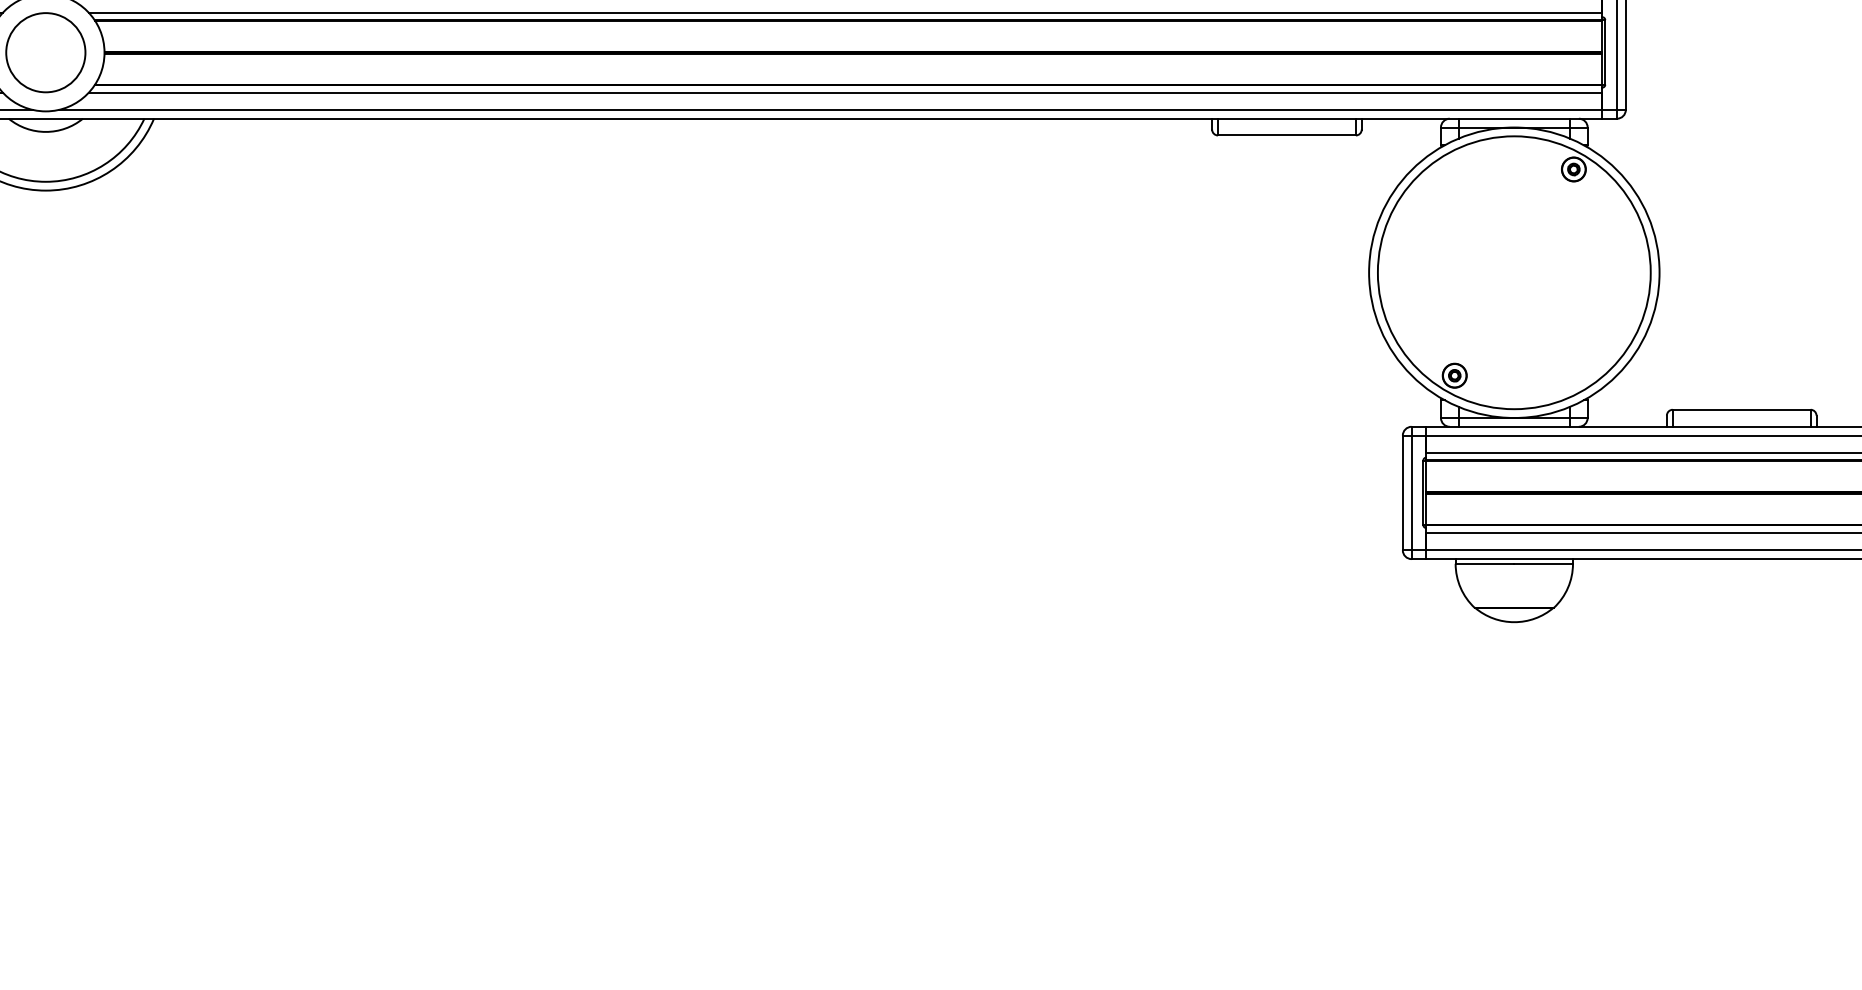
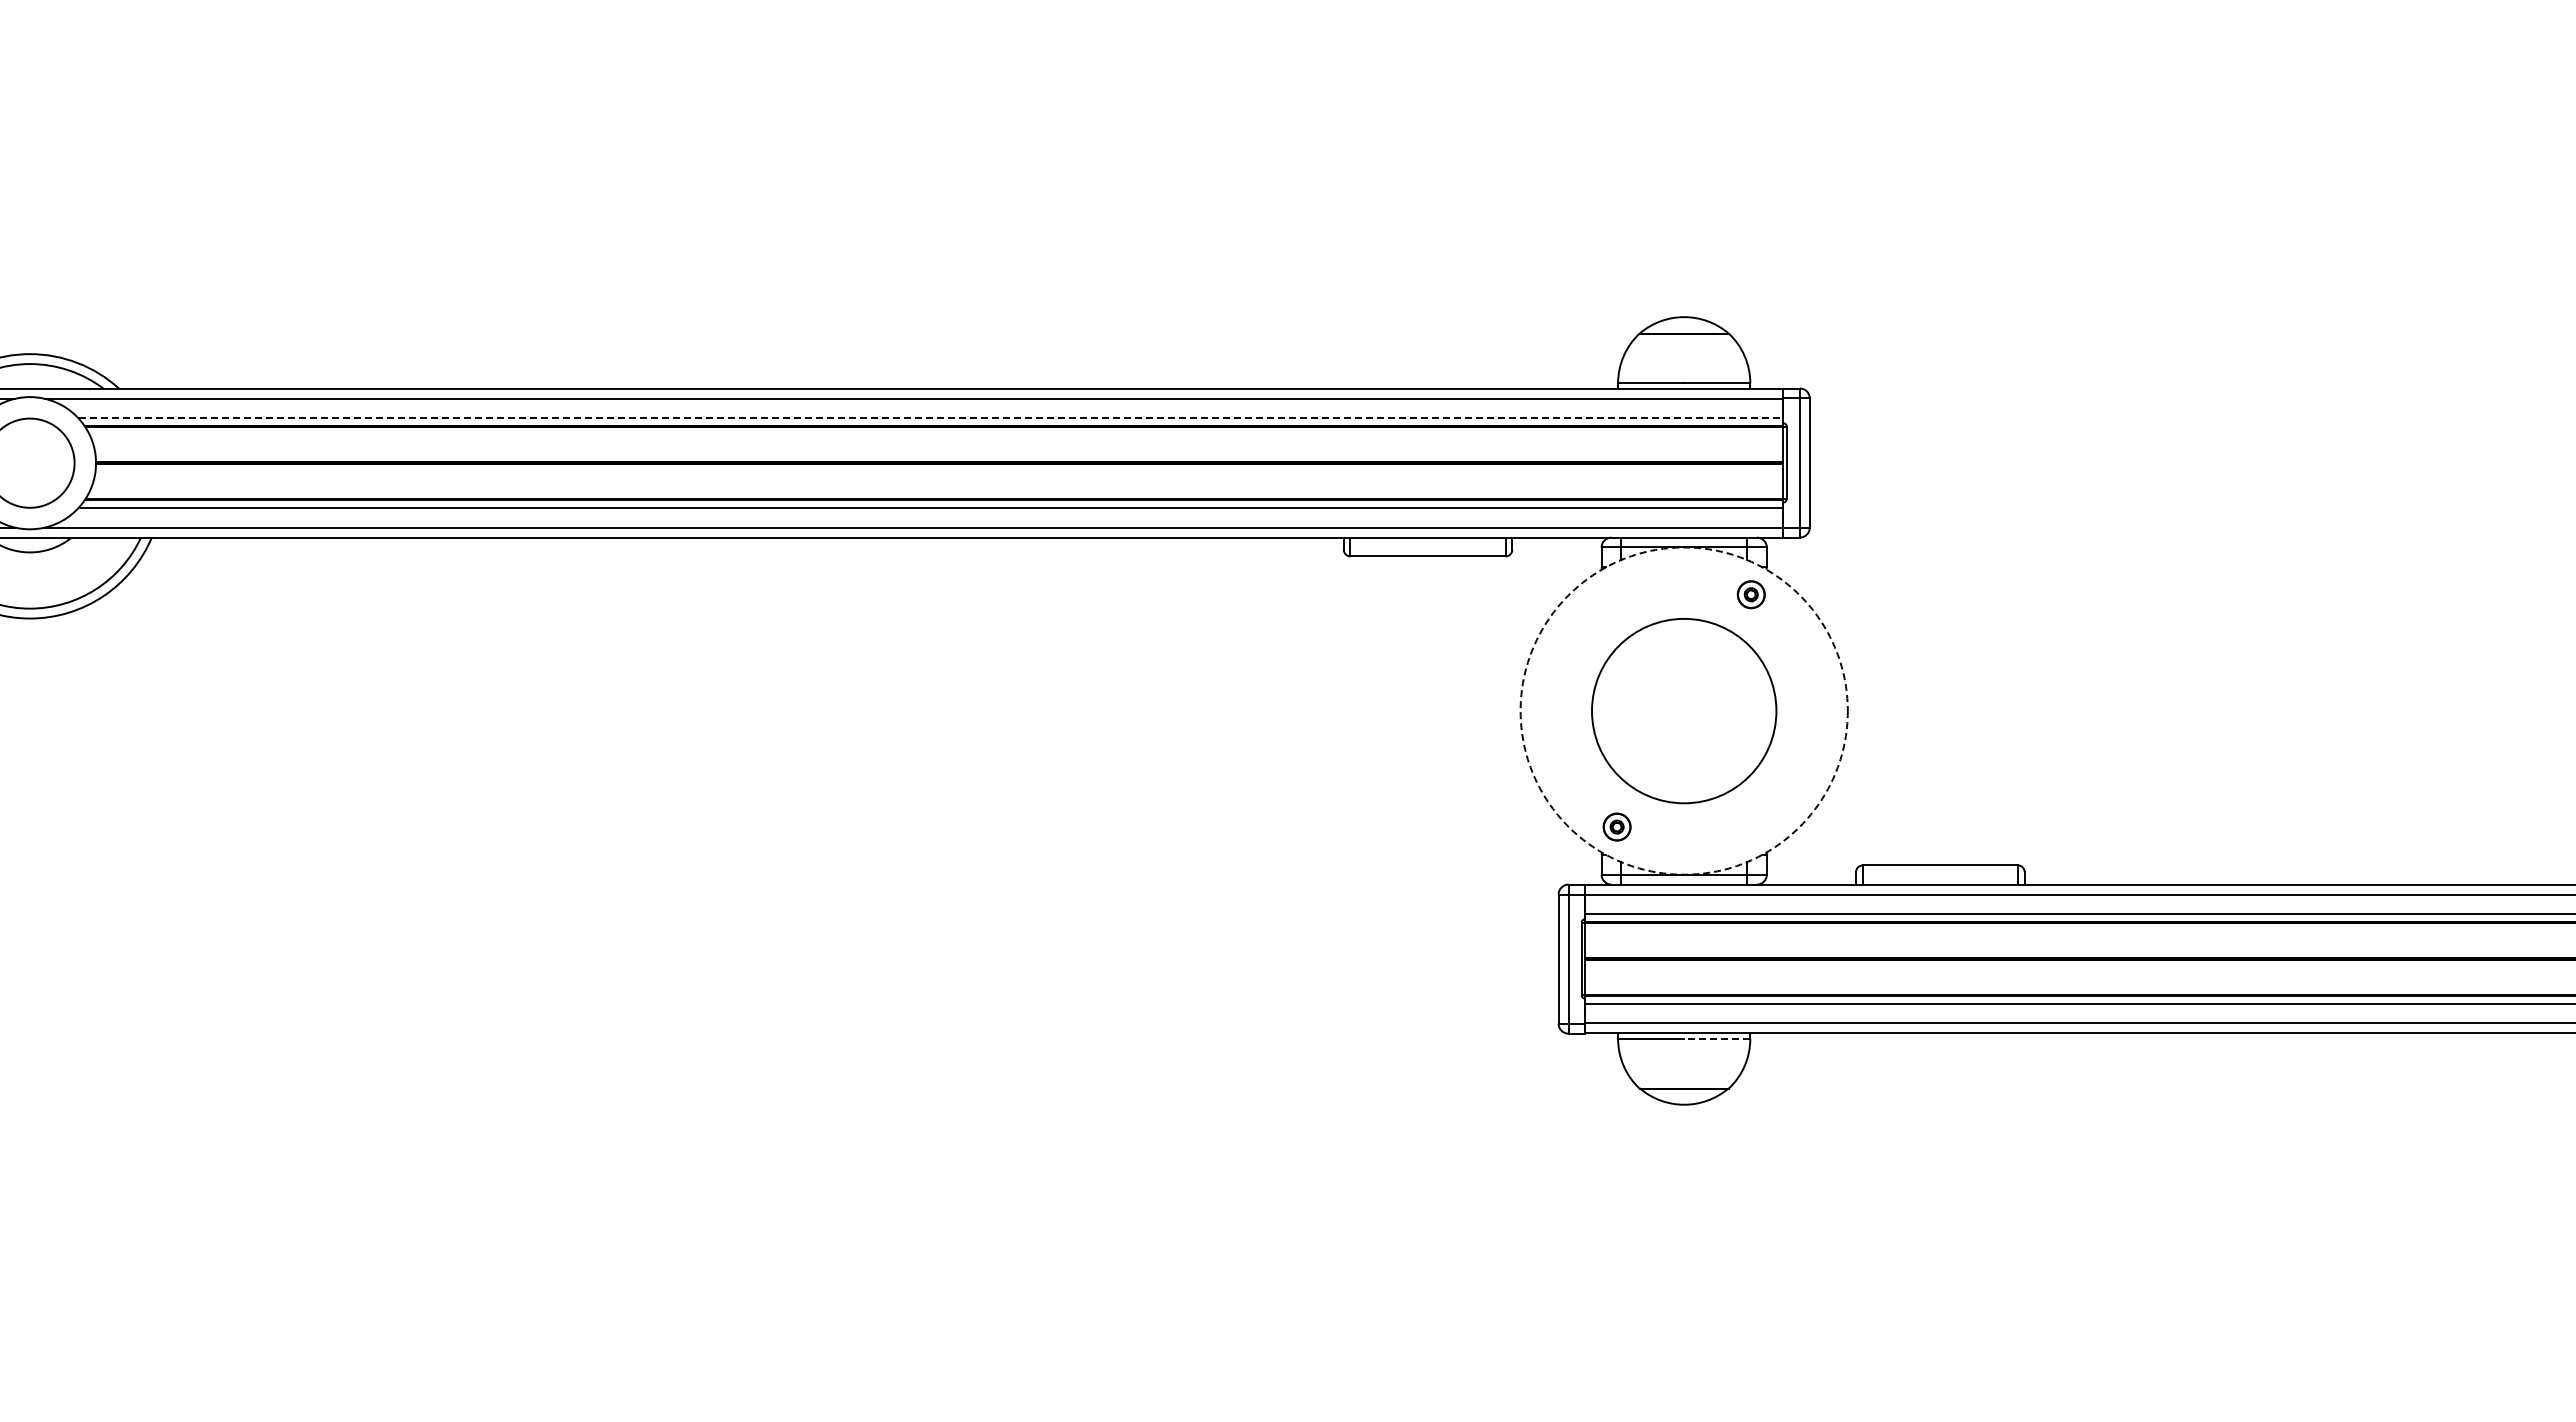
line: (846, 13) -> (931, 418), solid -> dashed
circle: (1513, 272) -> (1683, 710), size x0.6
circle: (1513, 272) -> (1683, 710), solid -> dashed
line: (1542, 563) -> (1716, 1038), solid -> dashed

